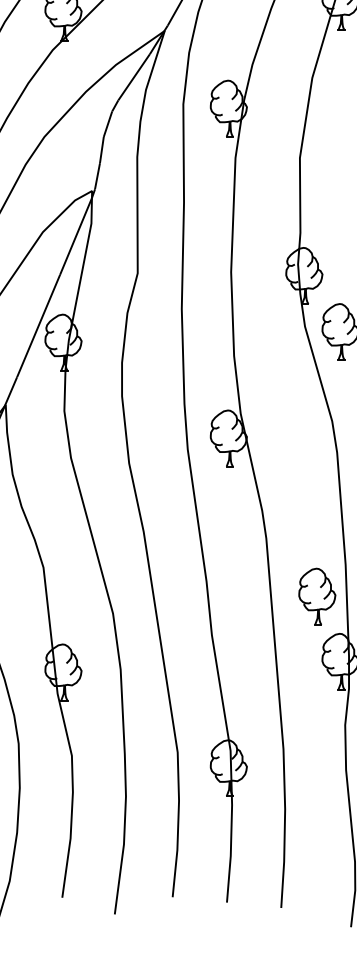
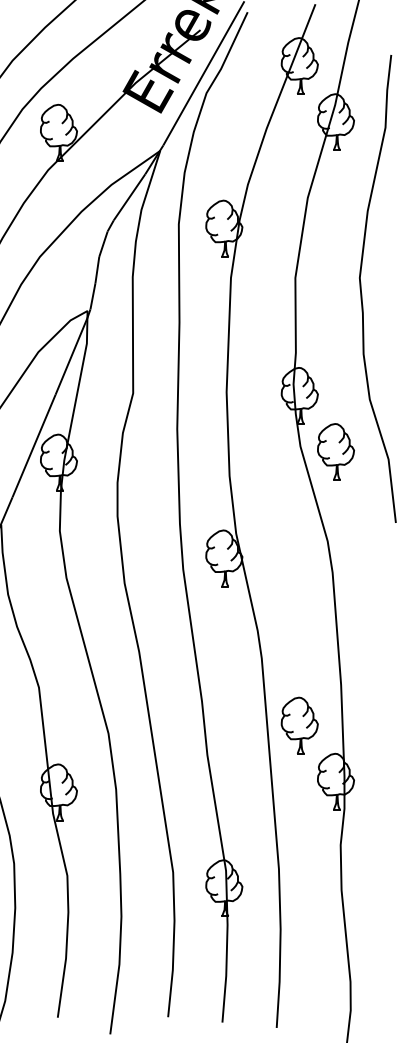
part: (317, 596) -> (299, 725), moved

